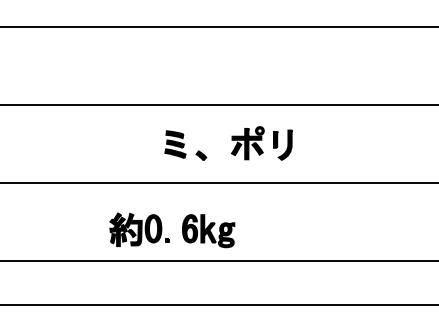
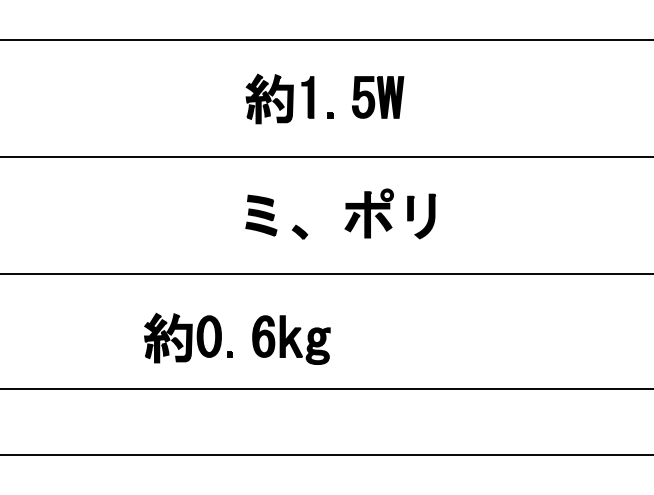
part: (217, 66) -> (324, 99), added
part: (168, 238) -> (231, 351), moved

